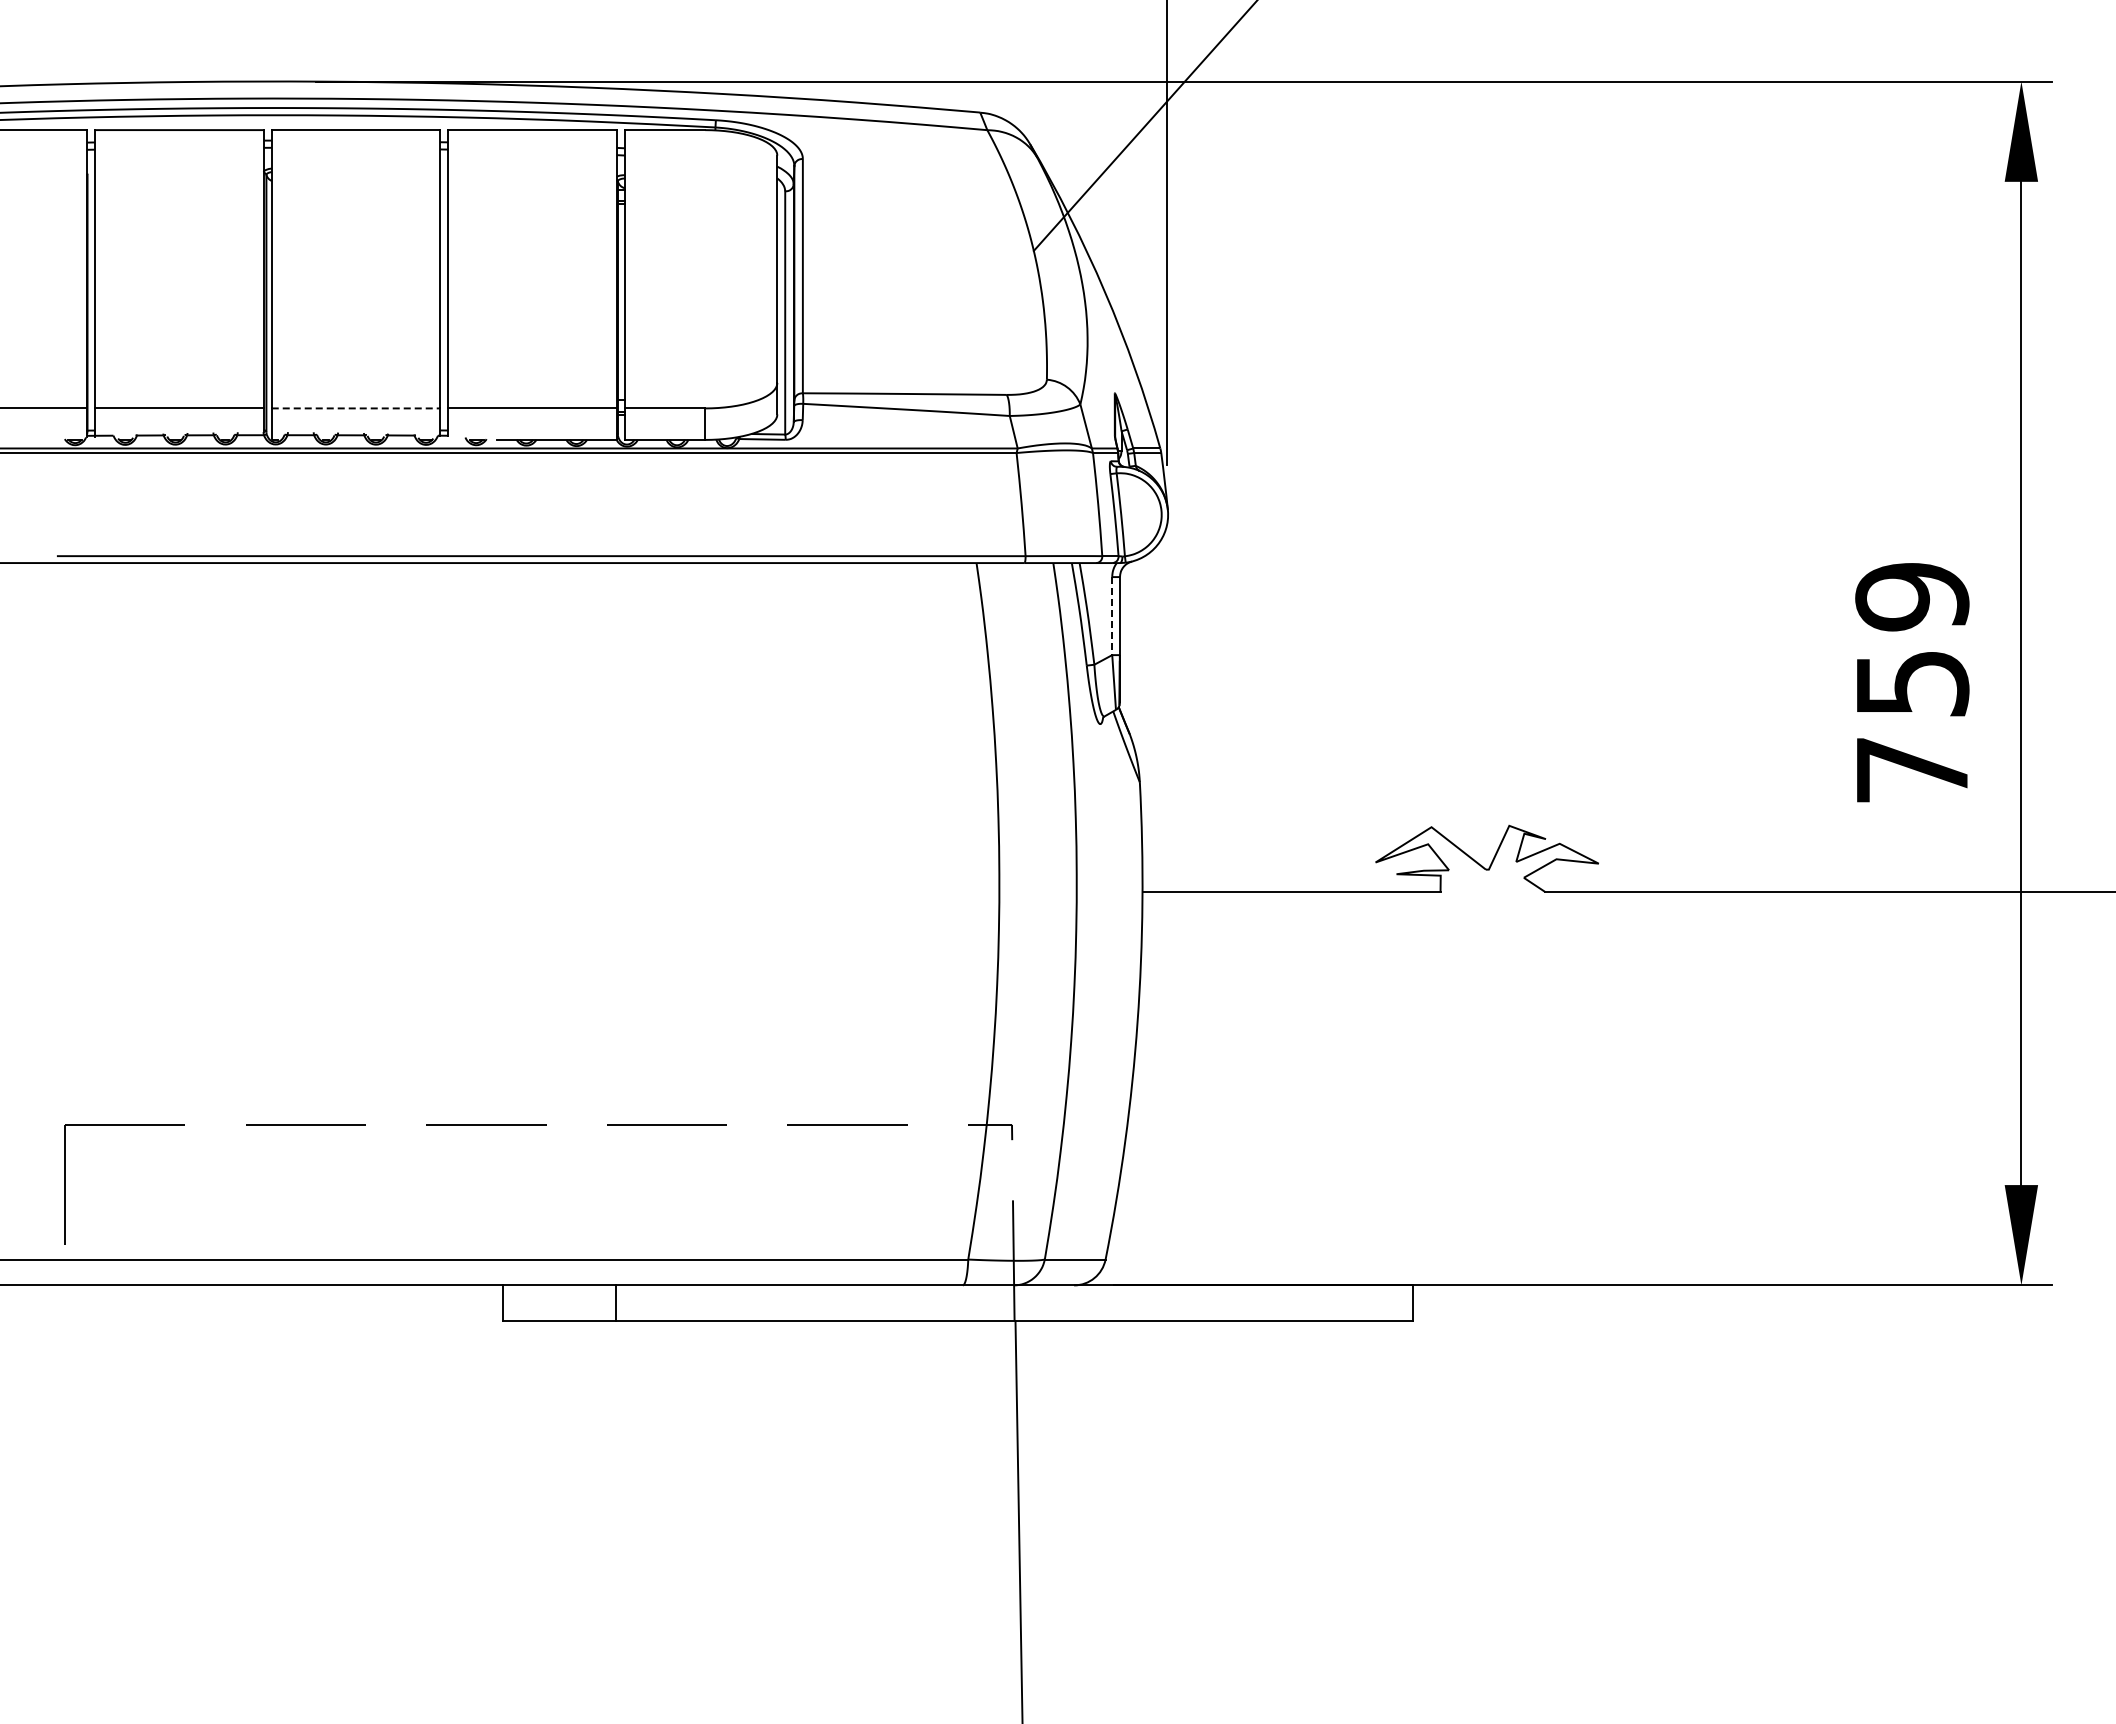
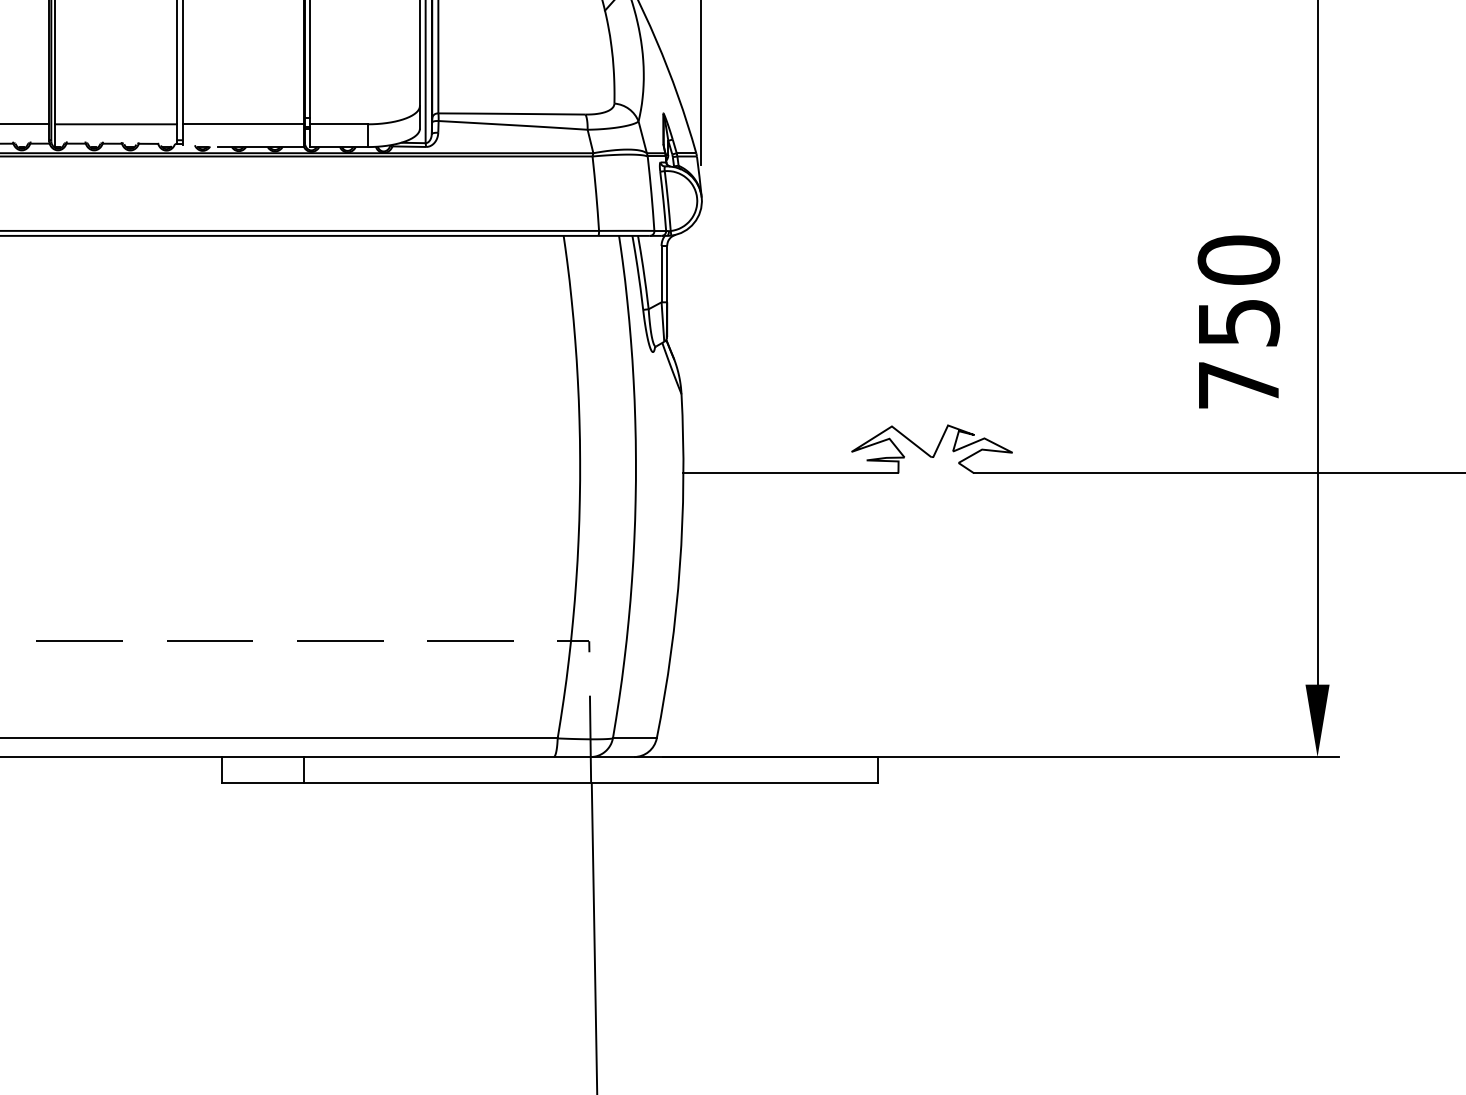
line: (356, 408) -> (116, 124), dashed -> solid
text: (1912, 596) -> (1238, 260), 759 -> 750
line: (1112, 616) -> (661, 274), dashed -> solid

